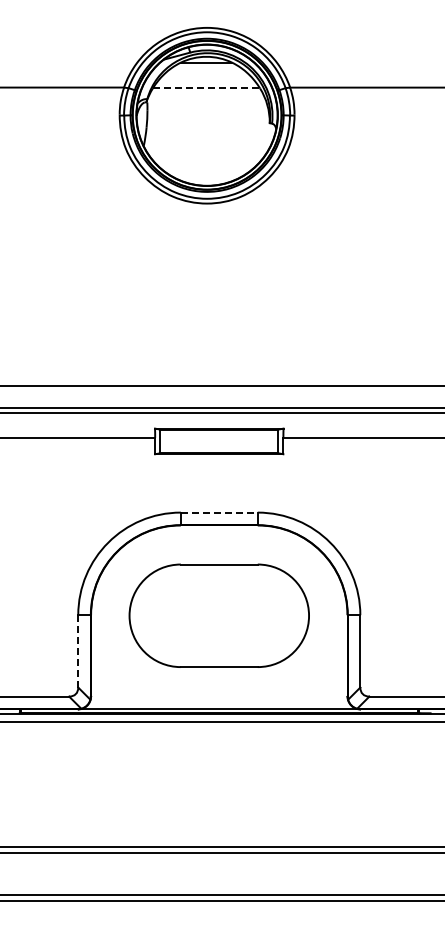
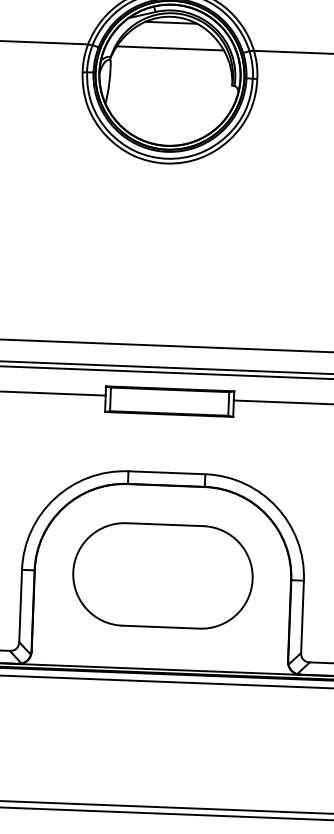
line: (206, 88) -> (170, 48), dashed -> solid
line: (219, 512) -> (167, 472), dashed -> solid
line: (78, 650) -> (20, 605), dashed -> solid

